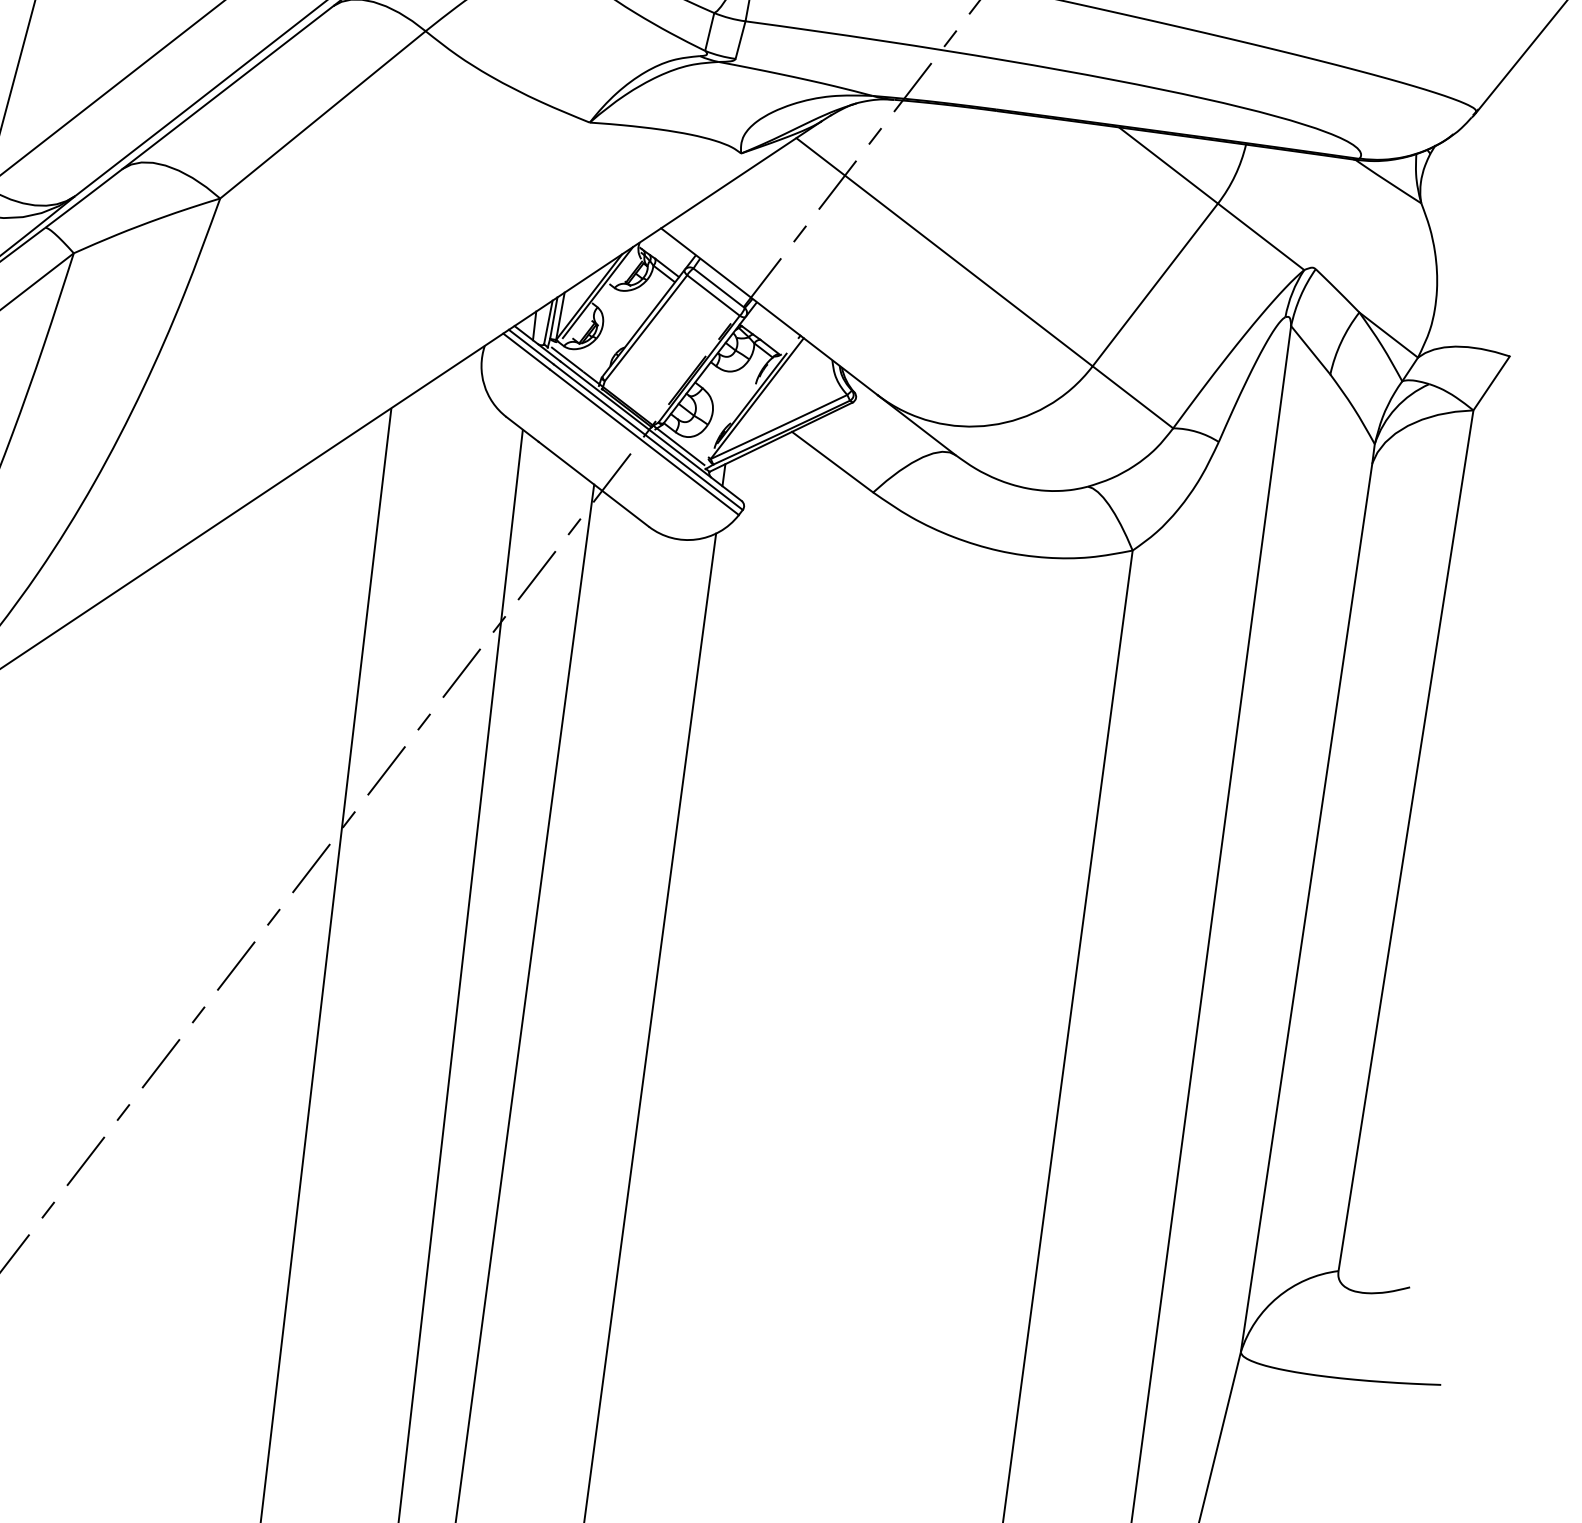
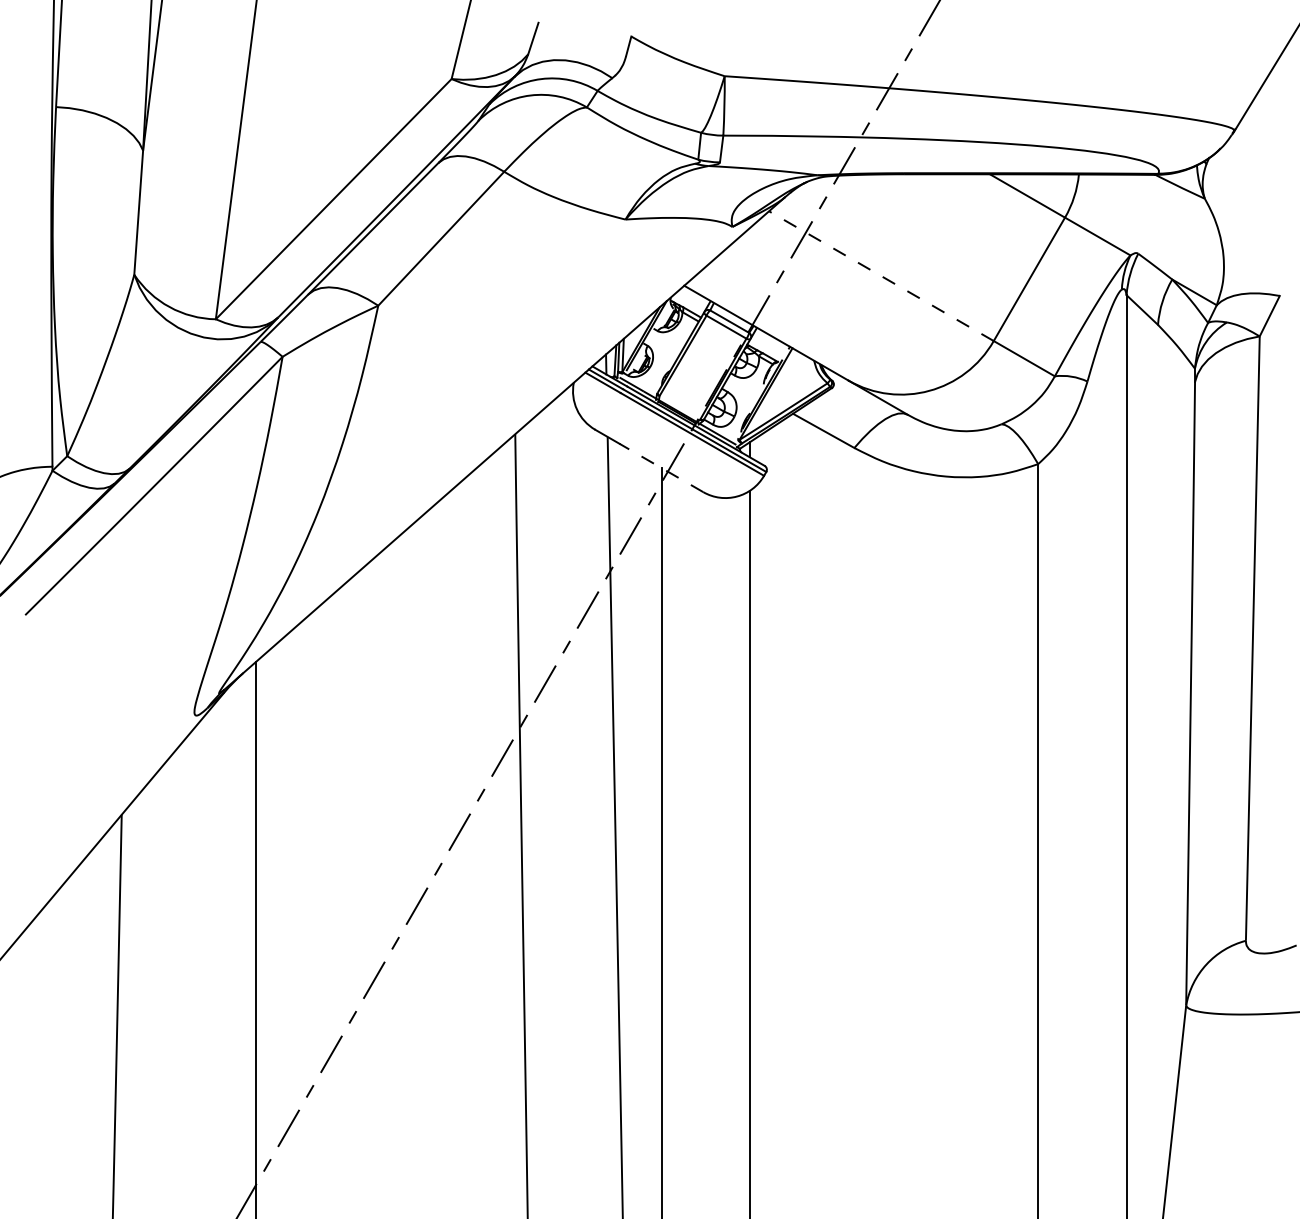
line: (944, 252) -> (881, 276), solid -> dashed
line: (593, 483) -> (661, 467), solid -> dashed

